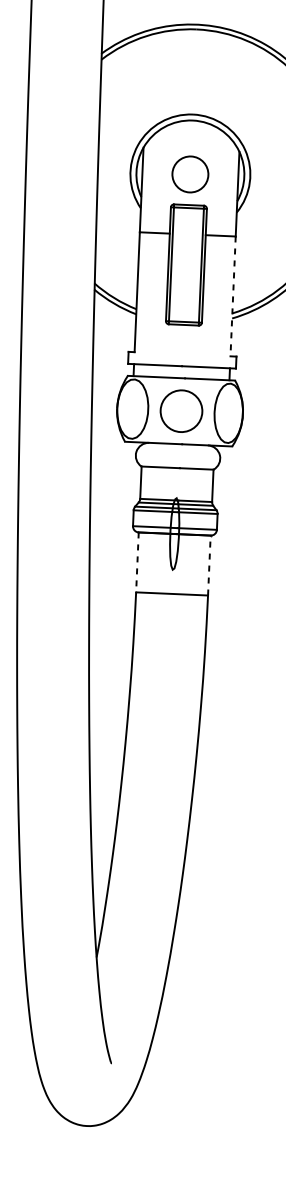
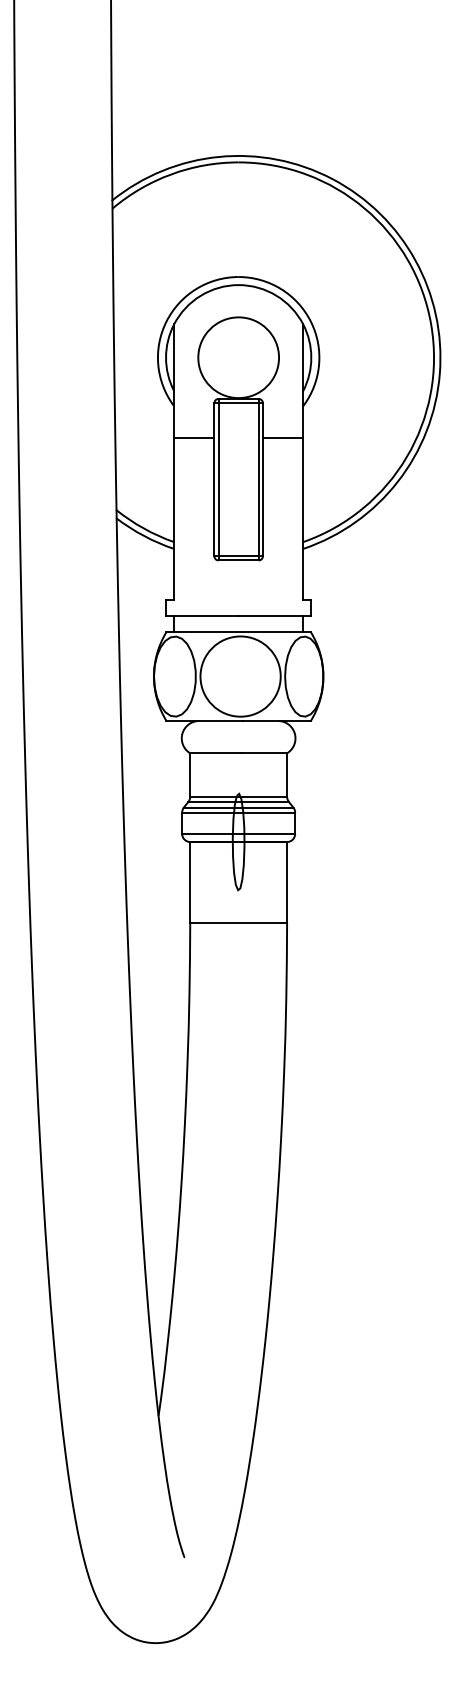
circle: (190, 174) -> (238, 357), size x1.67
line: (233, 296) -> (303, 519), dashed -> solid
circle: (181, 411) -> (240, 676), size x1.43
line: (137, 562) -> (190, 882), dashed -> solid
line: (209, 564) -> (287, 881), dashed -> solid

